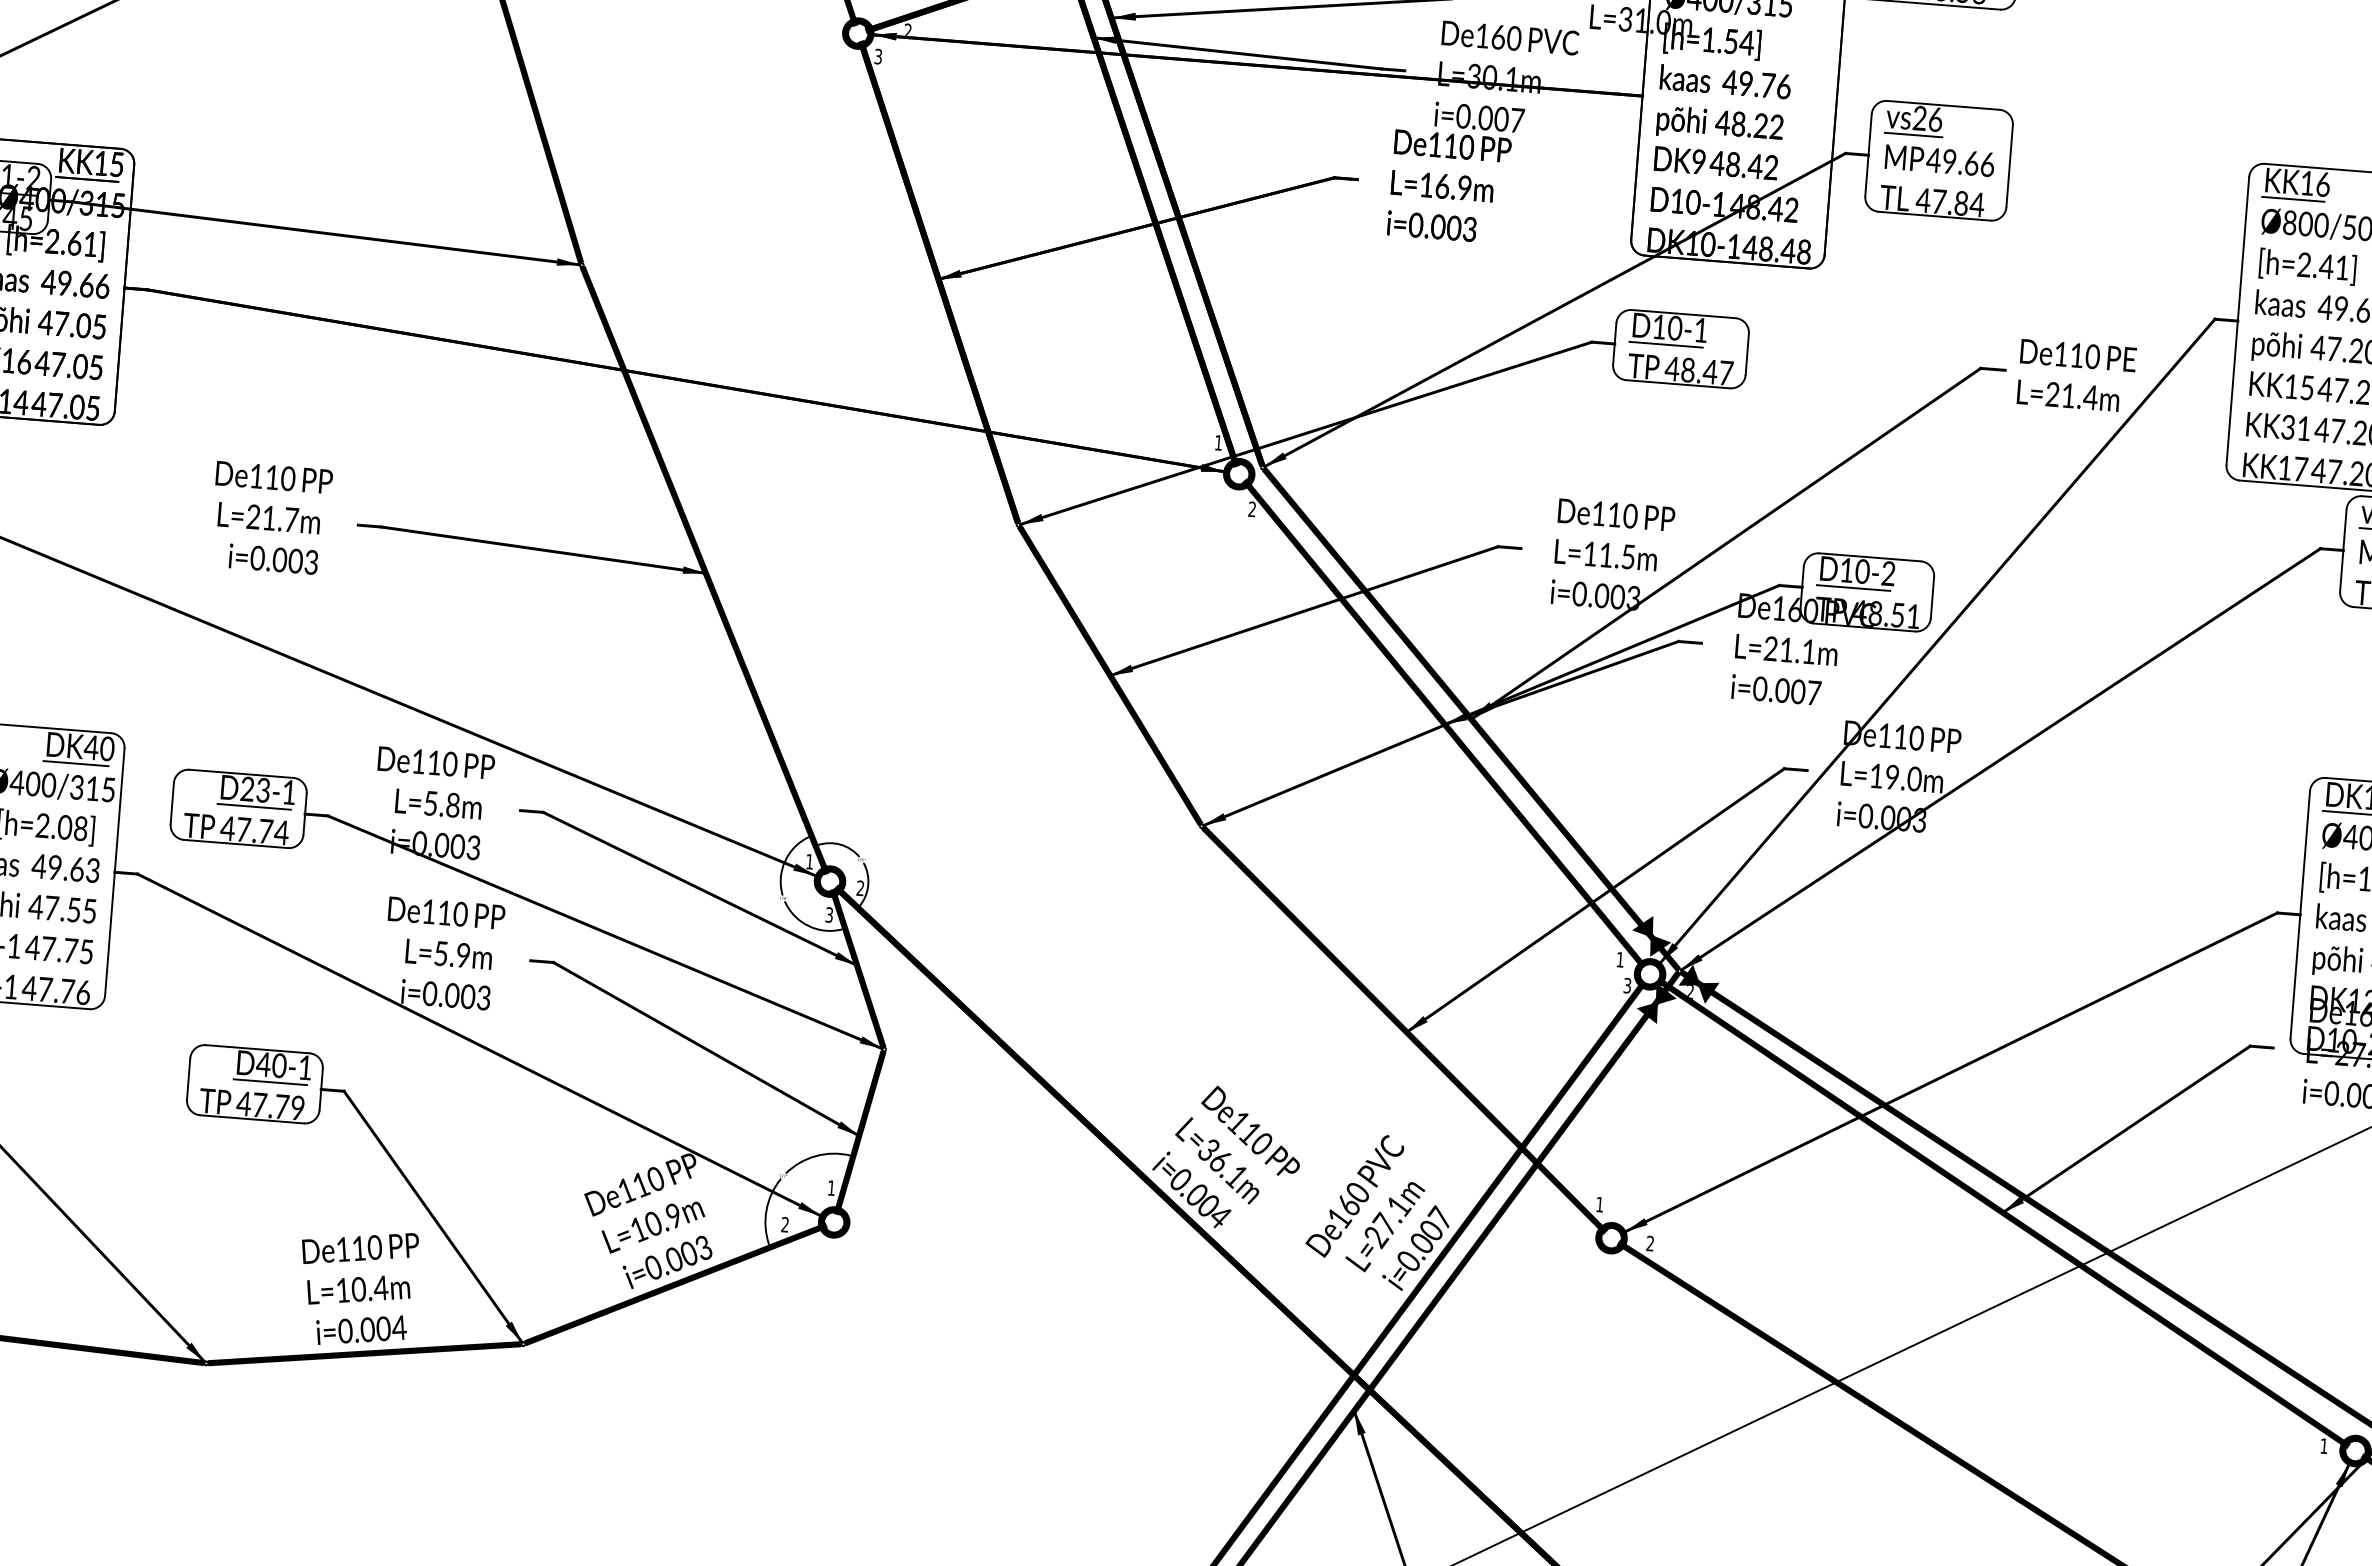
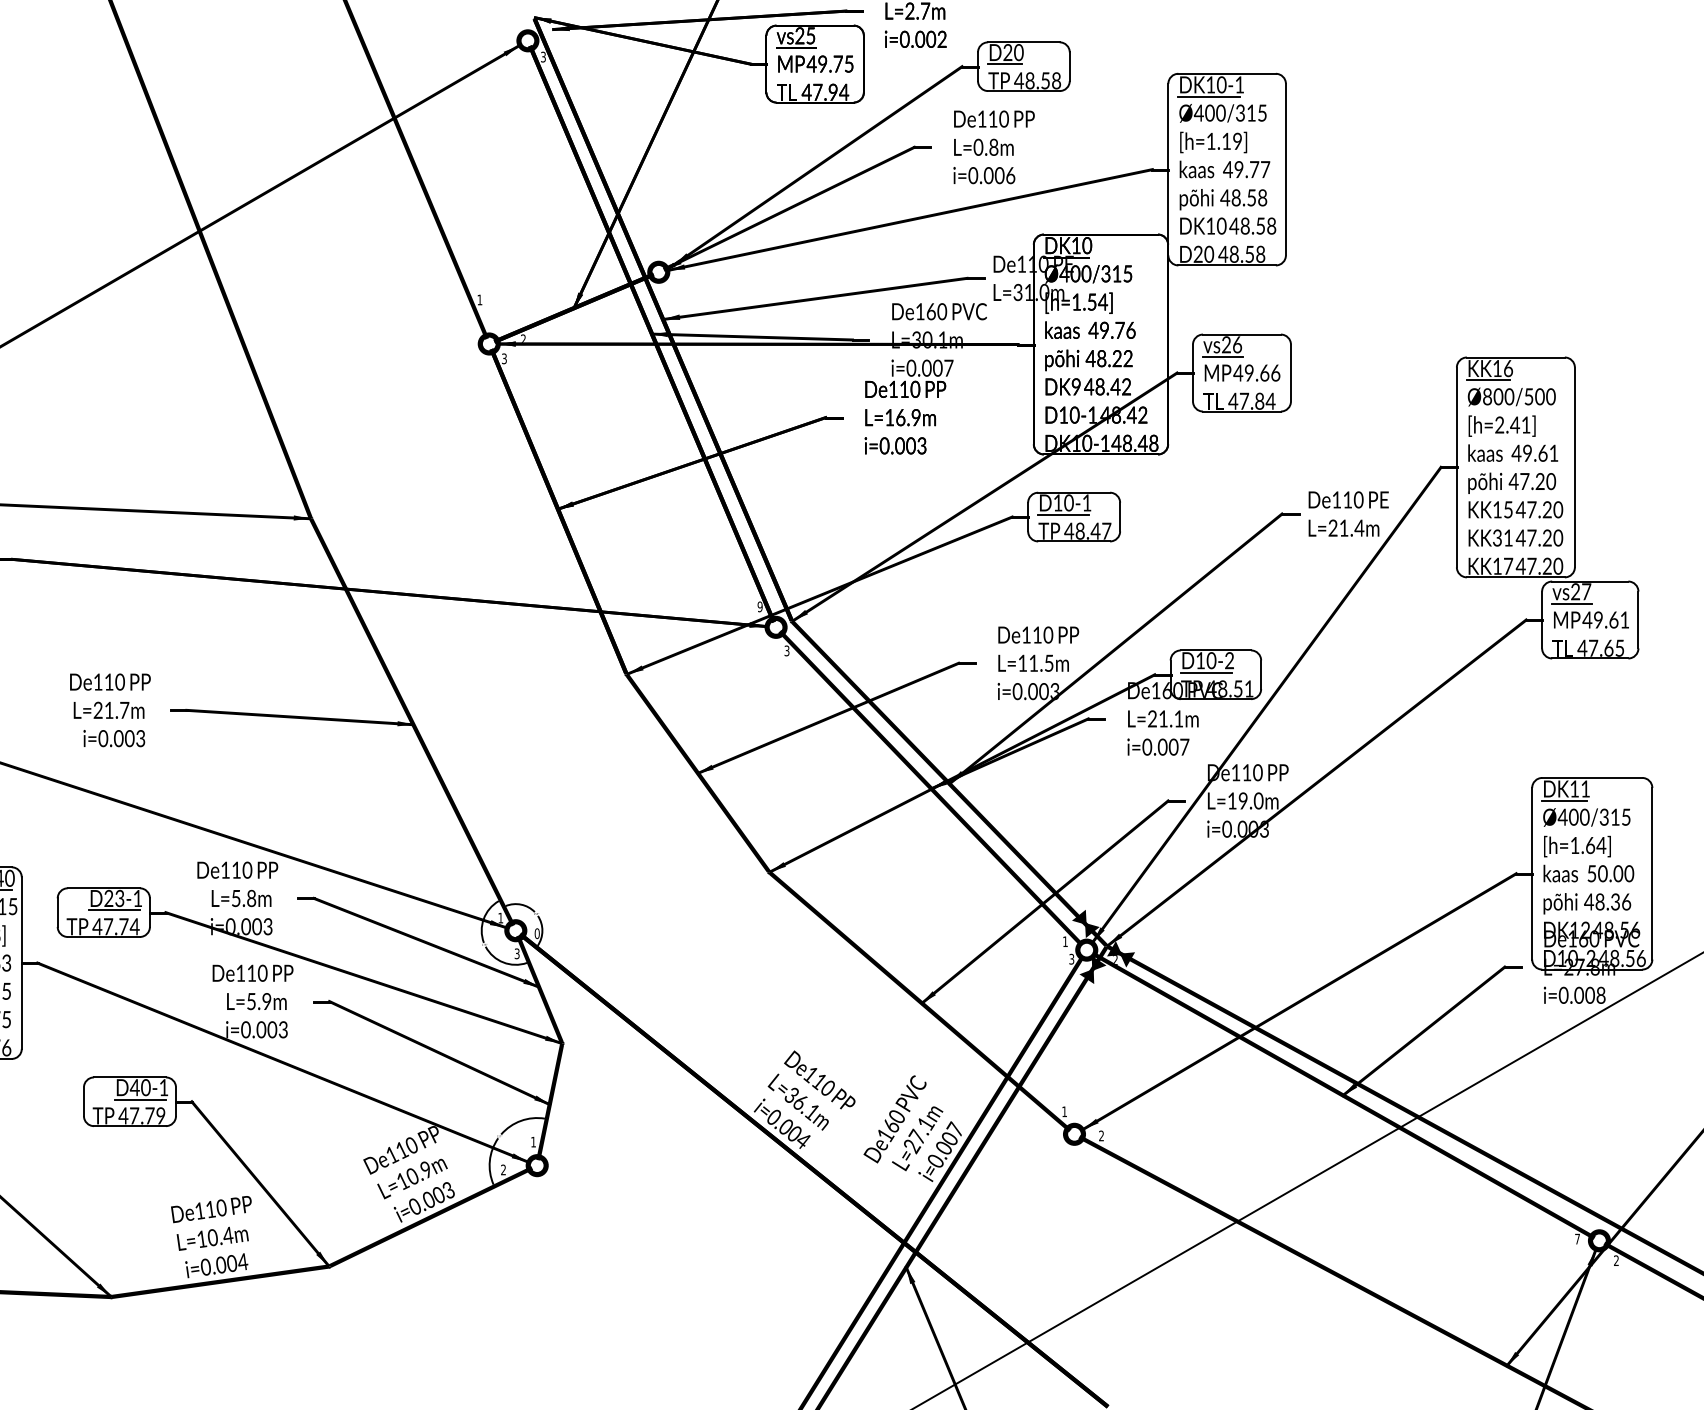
text: (1217, 442) -> (759, 606), 1 -> 9
text: (1251, 510) -> (786, 651), 2 -> 3
text: (859, 887) -> (536, 933), 2 -> 0
text: (2324, 1445) -> (1577, 1238), 1 -> 7

